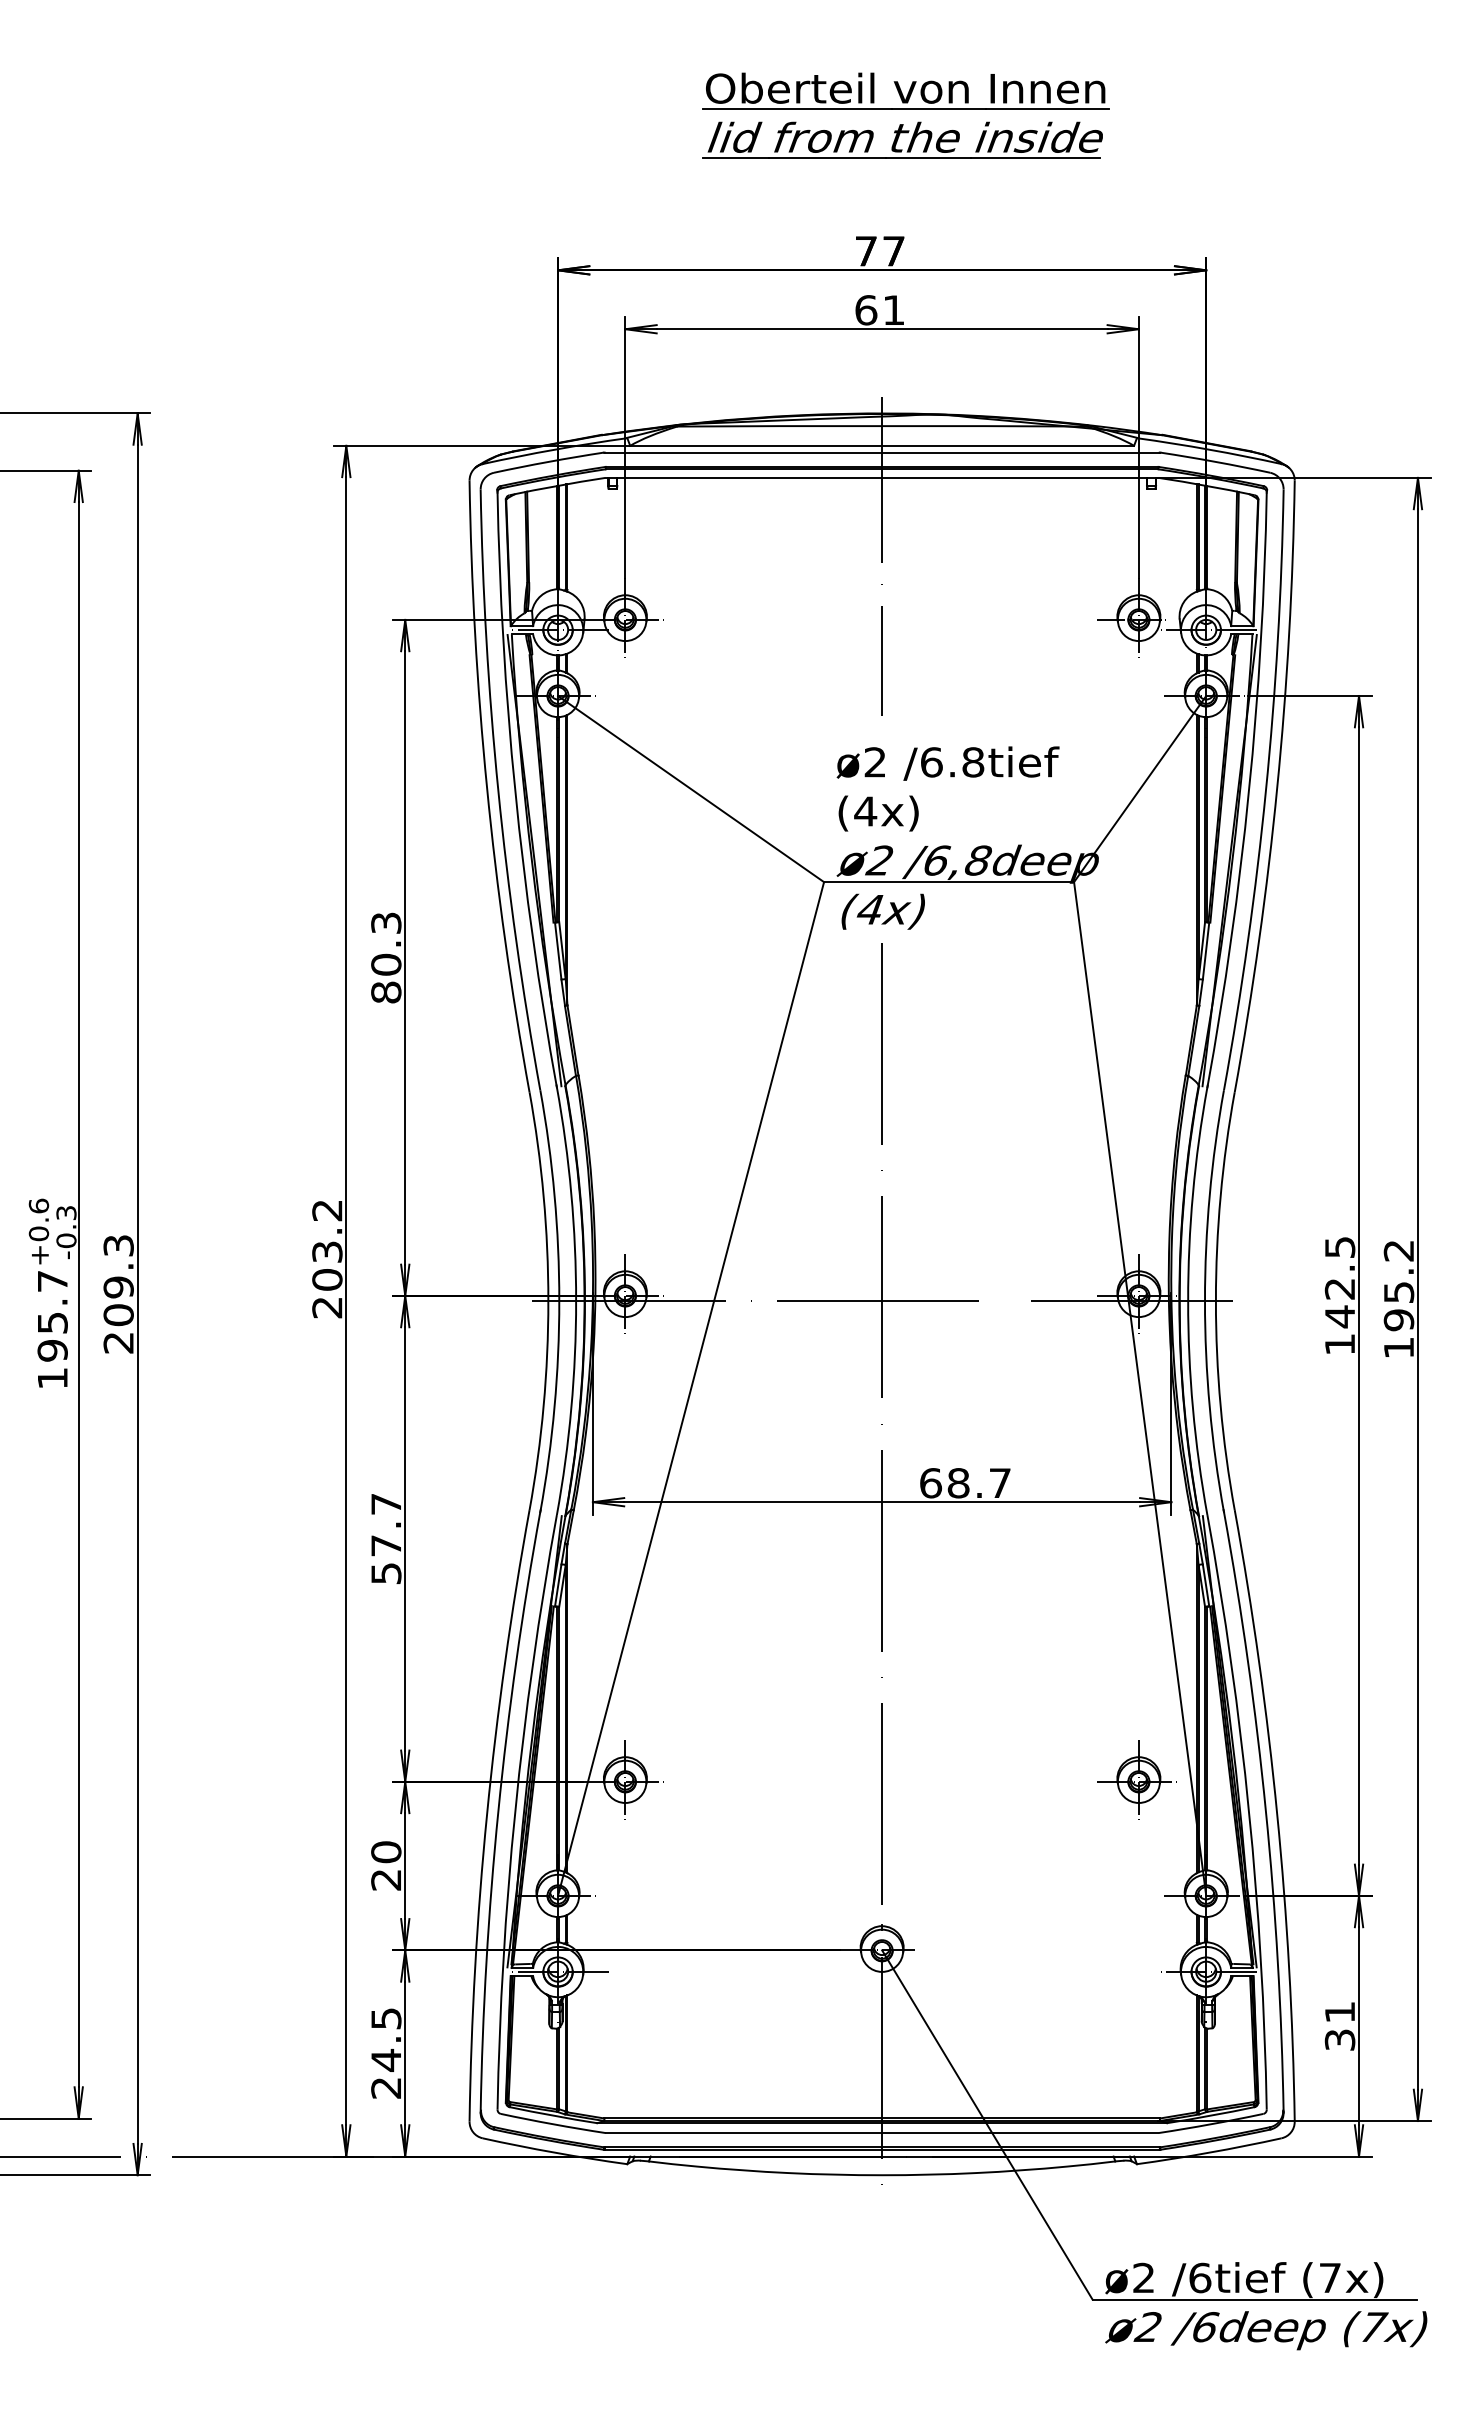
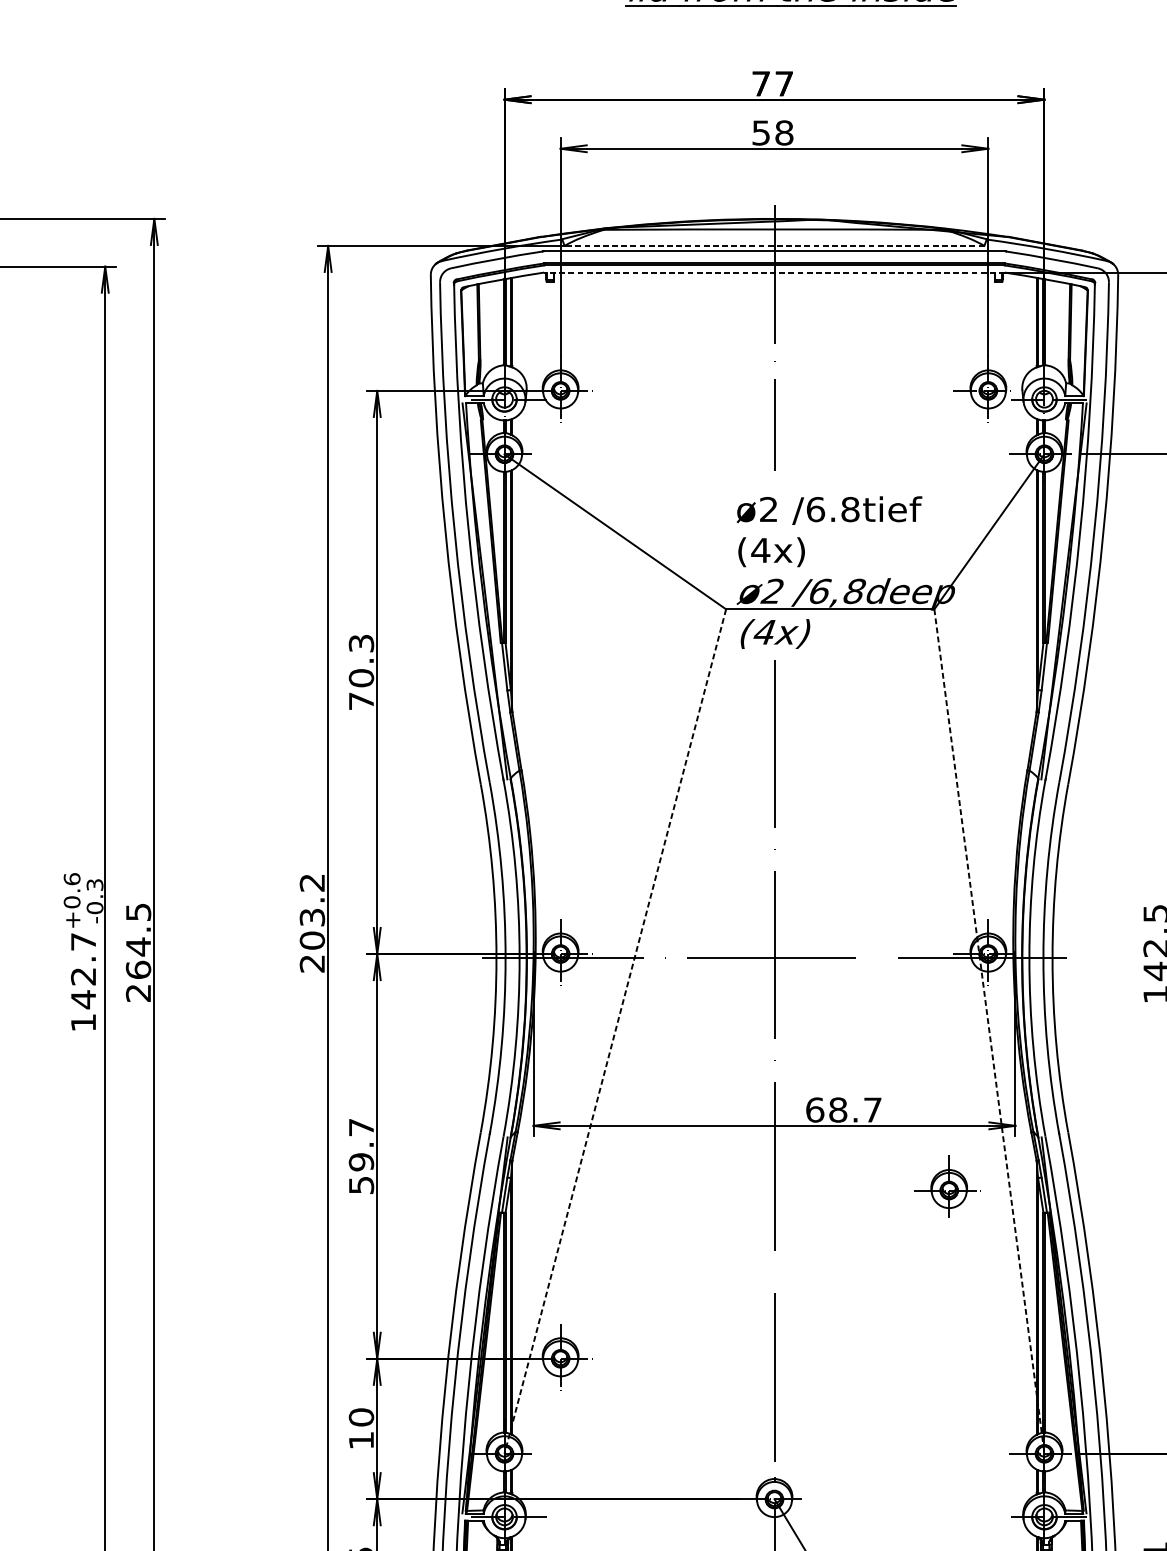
text: (879, 310) -> (772, 133), 61 -> 58
line: (882, 445) -> (774, 245), solid -> dashed
line: (882, 477) -> (774, 272), solid -> dashed
text: (386, 992) -> (361, 701), 80.3 -> 70.3
text: (118, 1280) -> (138, 941), 209.3 -> 264.5
text: (52, 1337) -> (83, 988), 195.7 -> 142.7
line: (690, 1389) -> (614, 1031), solid -> dashed
line: (1140, 1389) -> (989, 1031), solid -> dashed
text: (386, 1545) -> (361, 1161), 57.7 -> 59.7
part: (1136, 1779) -> (947, 1188), moved
text: (385, 1880) -> (360, 1440), 20 -> 10

